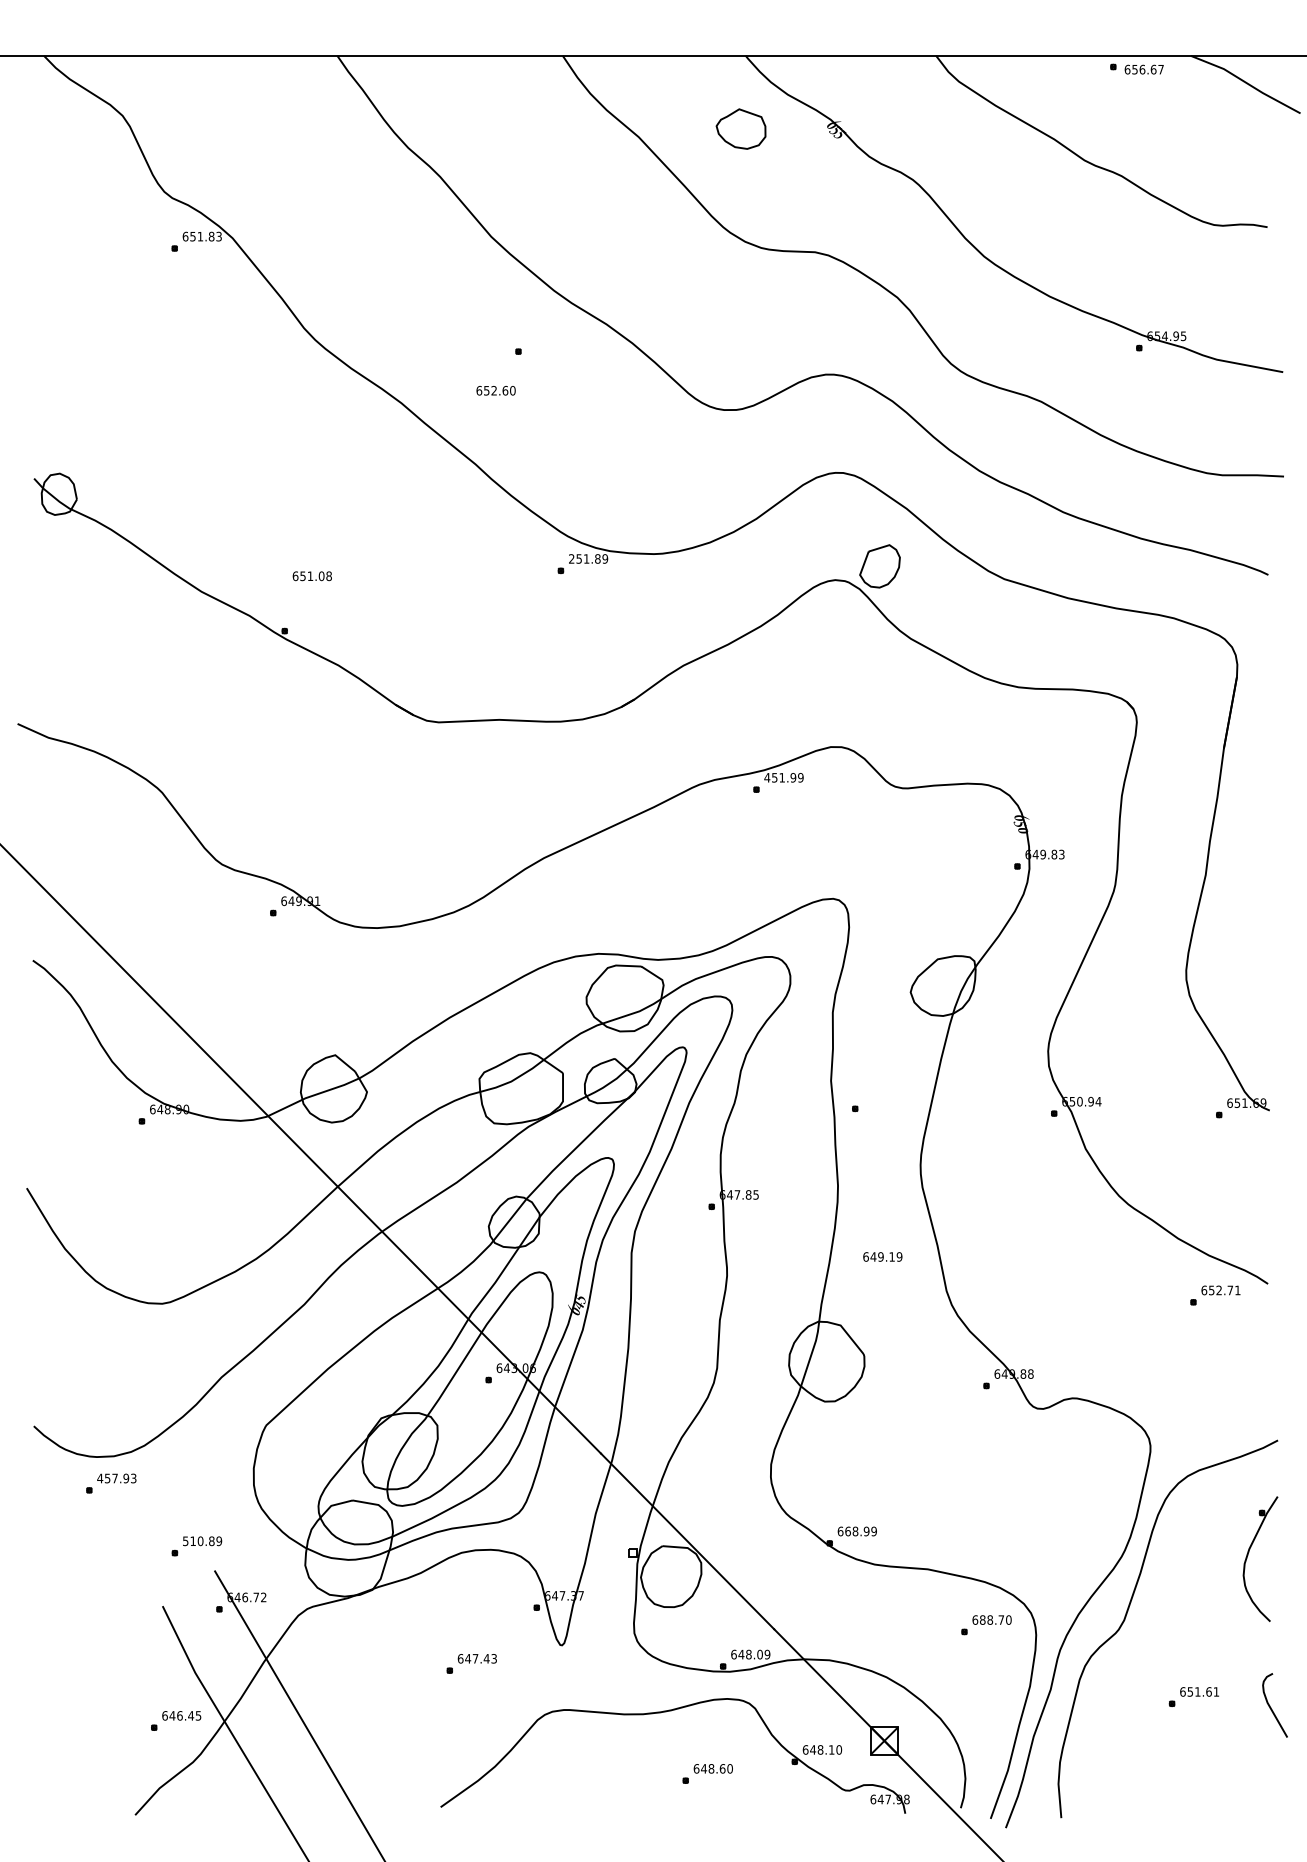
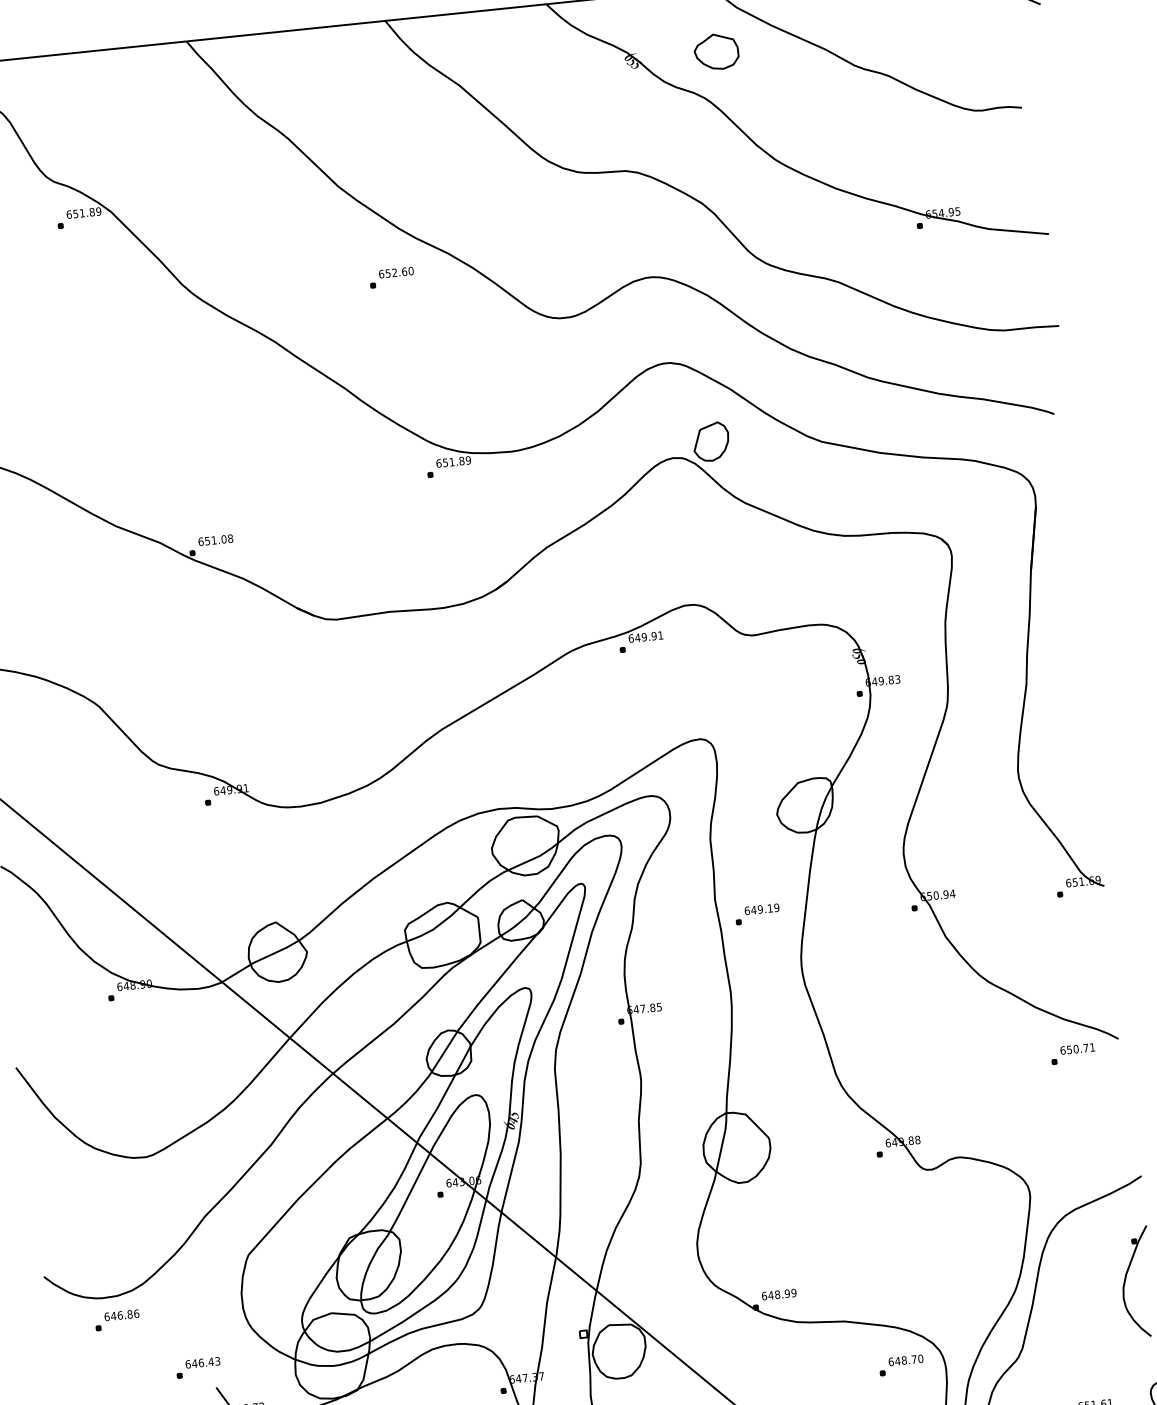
part: (740, 128) -> (715, 51), moved
text: (218, 236) -> (98, 211), 651.83 -> 651.89
text: (495, 390) -> (395, 272), moved
text: (571, 558) -> (438, 463), 251.89 -> 651.89
text: (311, 576) -> (215, 540), moved
text: (783, 777) -> (645, 636), 451.99 -> 649.91
text: (882, 1256) -> (761, 908), moved
text: (1219, 1290) -> (1076, 1049), 652.71 -> 650.71
text: (116, 1478) -> (121, 1315), 457.93 -> 646.86
text: (848, 1531) -> (771, 1295), 668.99 -> 648.99
text: (202, 1541) -> (202, 1363), 510.89 -> 646.43
text: (982, 1619) -> (897, 1360), 688.70 -> 648.70

